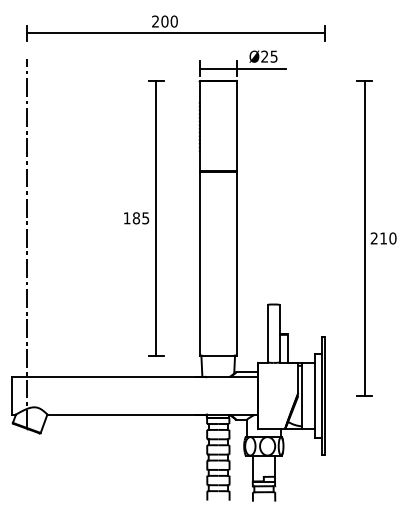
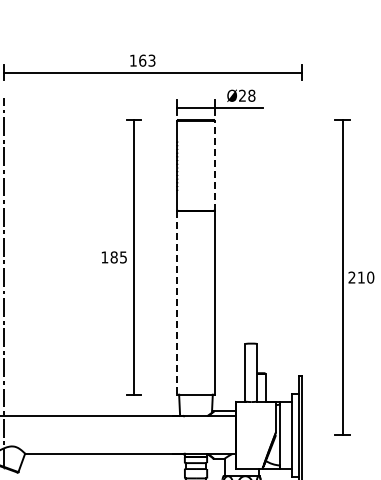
text: (164, 21) -> (142, 60), 200 -> 163
text: (273, 56) -> (251, 95), Ø25 -> Ø28
line: (236, 126) -> (214, 165), solid -> dashed
line: (199, 263) -> (177, 302), solid -> dashed

